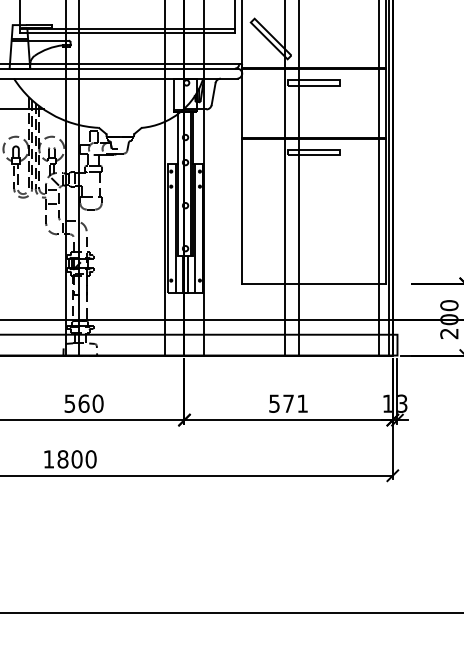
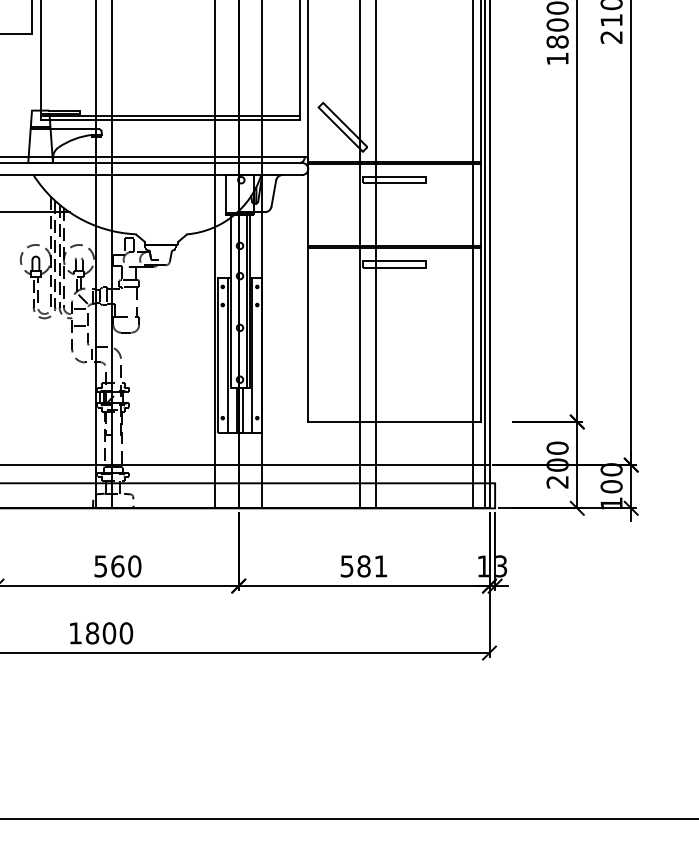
text: (288, 403) -> (363, 566), 571 -> 581

